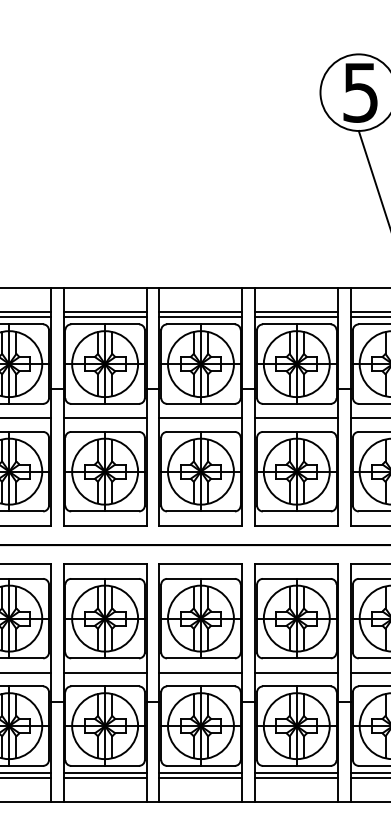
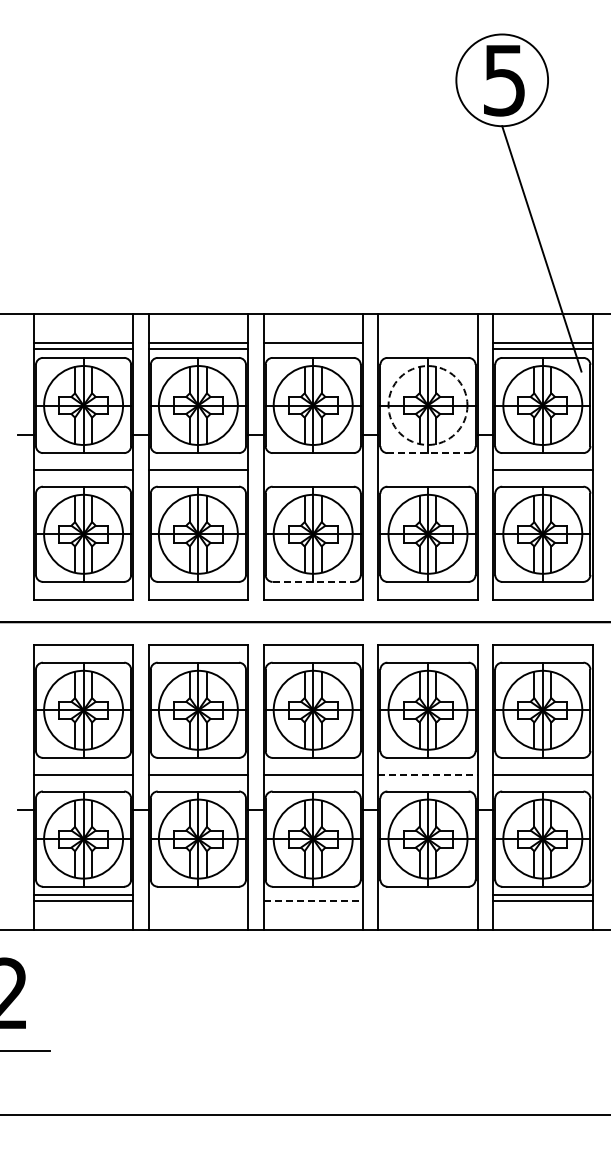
line: (296, 312) -> (427, 343), removed
line: (200, 317) -> (312, 349), removed
line: (296, 317) -> (427, 349), removed
circle: (296, 364) -> (427, 405), solid -> dashed
line: (297, 404) -> (428, 453), solid -> dashed
line: (200, 417) -> (312, 469), removed
line: (296, 417) -> (427, 469), removed
line: (201, 511) -> (313, 581), solid -> dashed
line: (297, 672) -> (428, 774), solid -> dashed
line: (105, 773) -> (198, 895), removed
line: (200, 773) -> (312, 895), removed
line: (296, 773) -> (427, 895), removed
line: (105, 778) -> (198, 901), removed
line: (201, 778) -> (313, 901), solid -> dashed
line: (296, 778) -> (427, 901), removed

